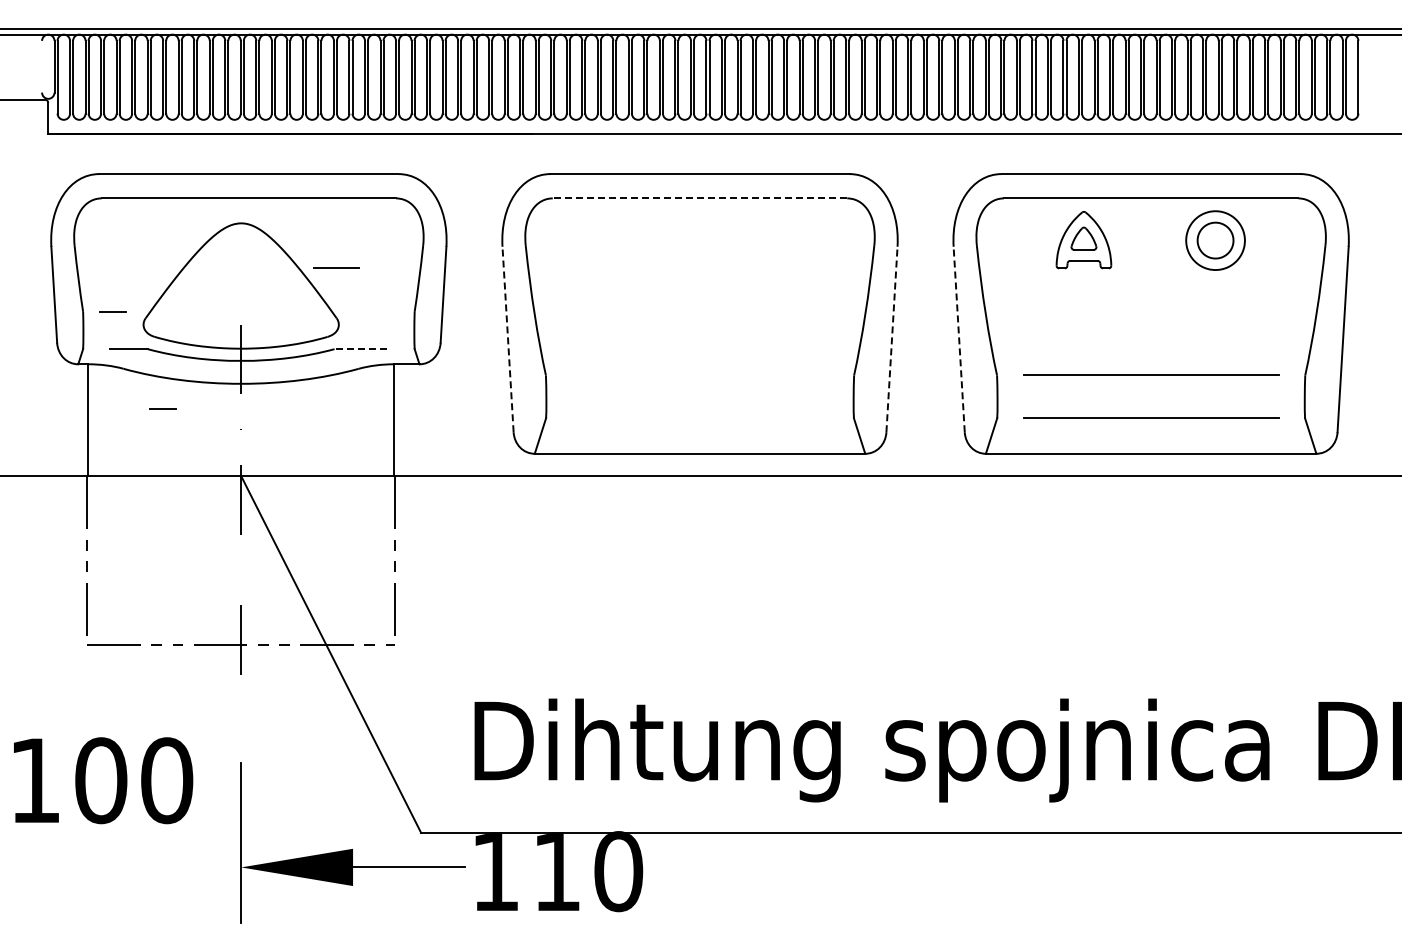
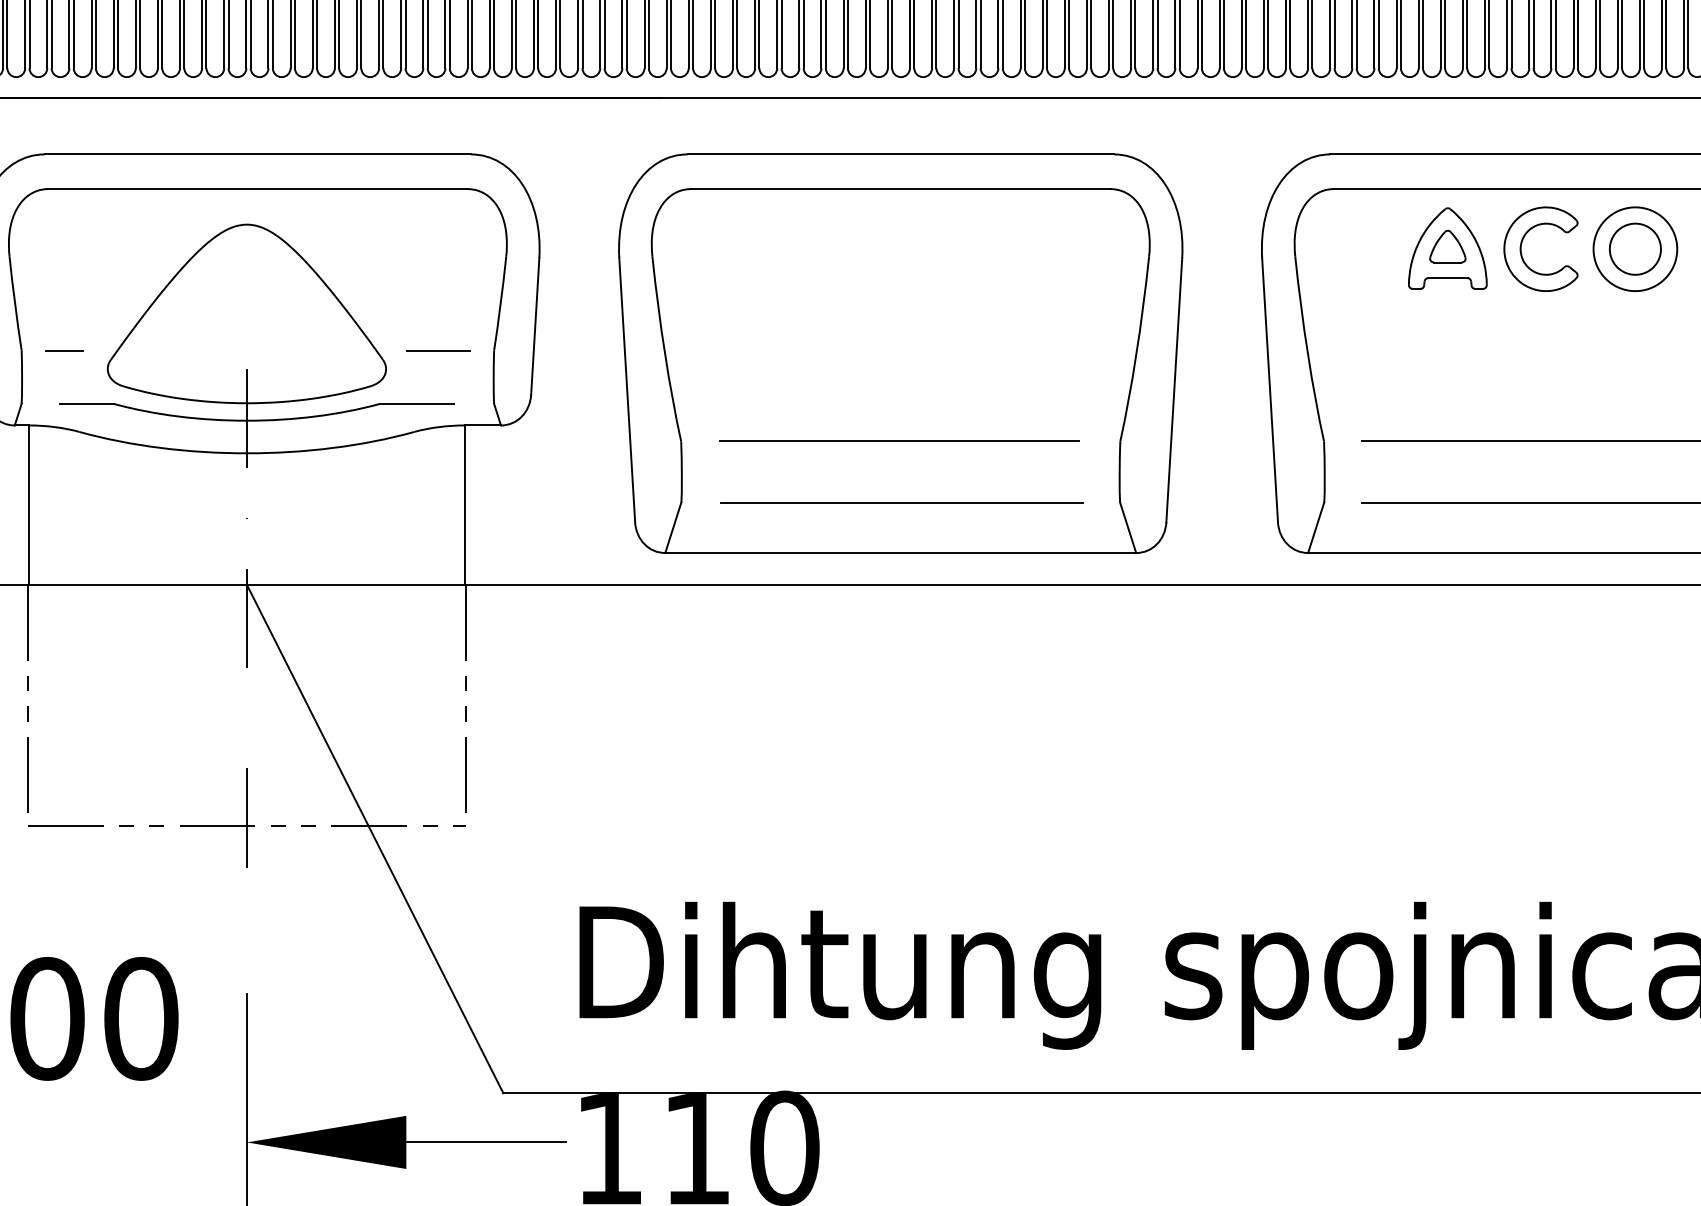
line: (699, 198) -> (900, 189), dashed -> solid
part: (1136, 238) -> (1522, 246), added
line: (336, 267) -> (438, 350), moved
line: (508, 339) -> (627, 390), dashed -> solid
line: (891, 339) -> (1173, 390), dashed -> solid
line: (959, 339) -> (1270, 390), dashed -> solid
line: (360, 349) -> (416, 404), dashed -> solid
line: (699, 375) -> (900, 441), added
line: (162, 408) -> (134, 488), removed
line: (700, 418) -> (901, 502), added

